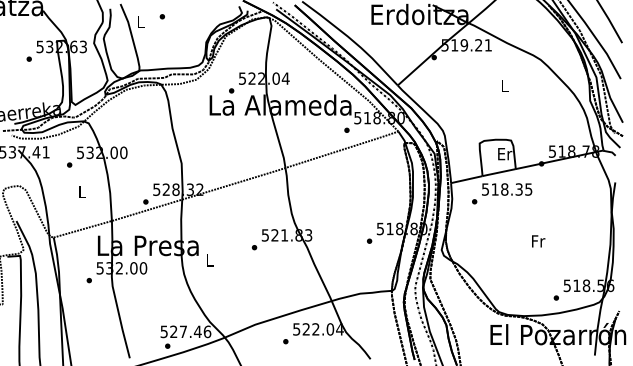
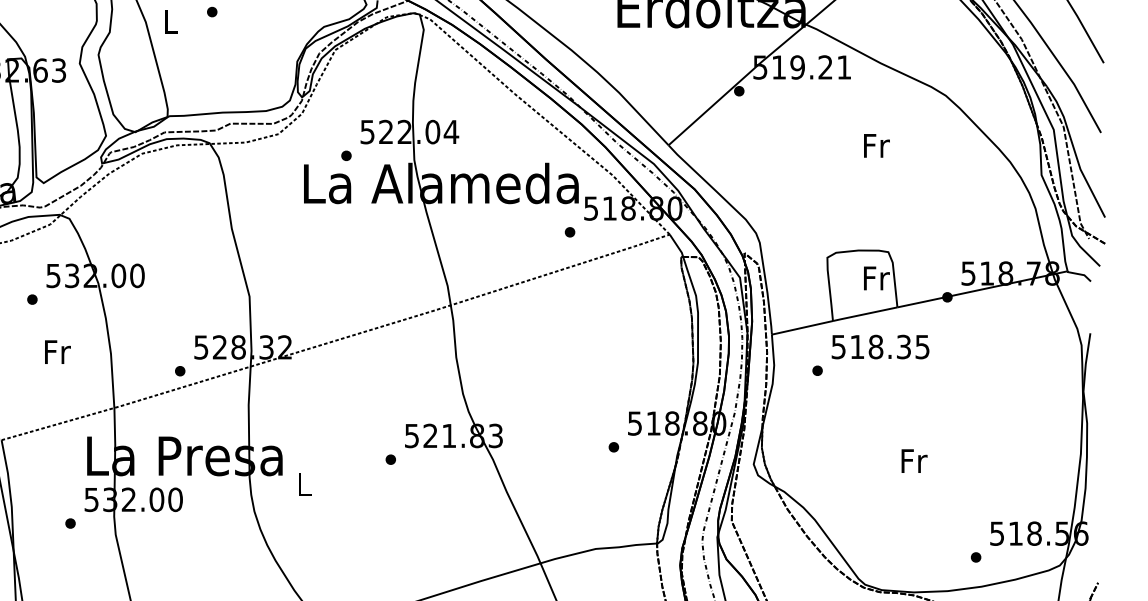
text: (504, 85) -> (875, 145), L -> Fr
text: (505, 154) -> (877, 279), Er -> Fr
text: (82, 192) -> (57, 352), L -> Fr
text: (538, 241) -> (914, 461), moved

